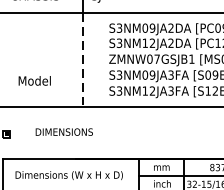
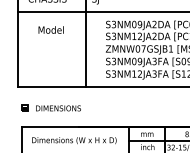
line: (83, 61) -> (85, 50), dashed -> solid
text: (33, 80) -> (50, 29), moved
text: (64, 132) -> (58, 108), moved

